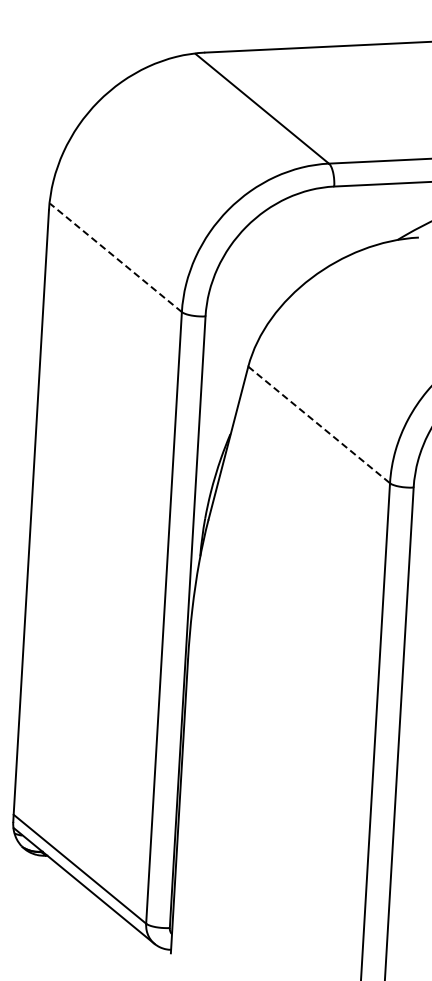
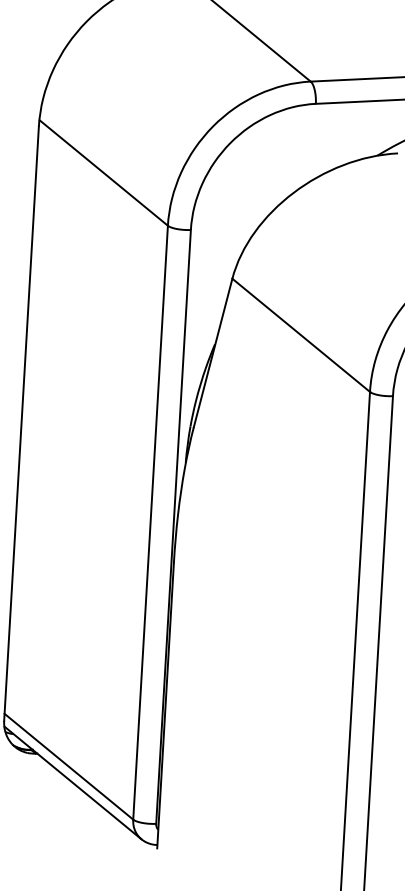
line: (115, 257) -> (103, 172), dashed -> solid
line: (319, 424) -> (301, 334), dashed -> solid

